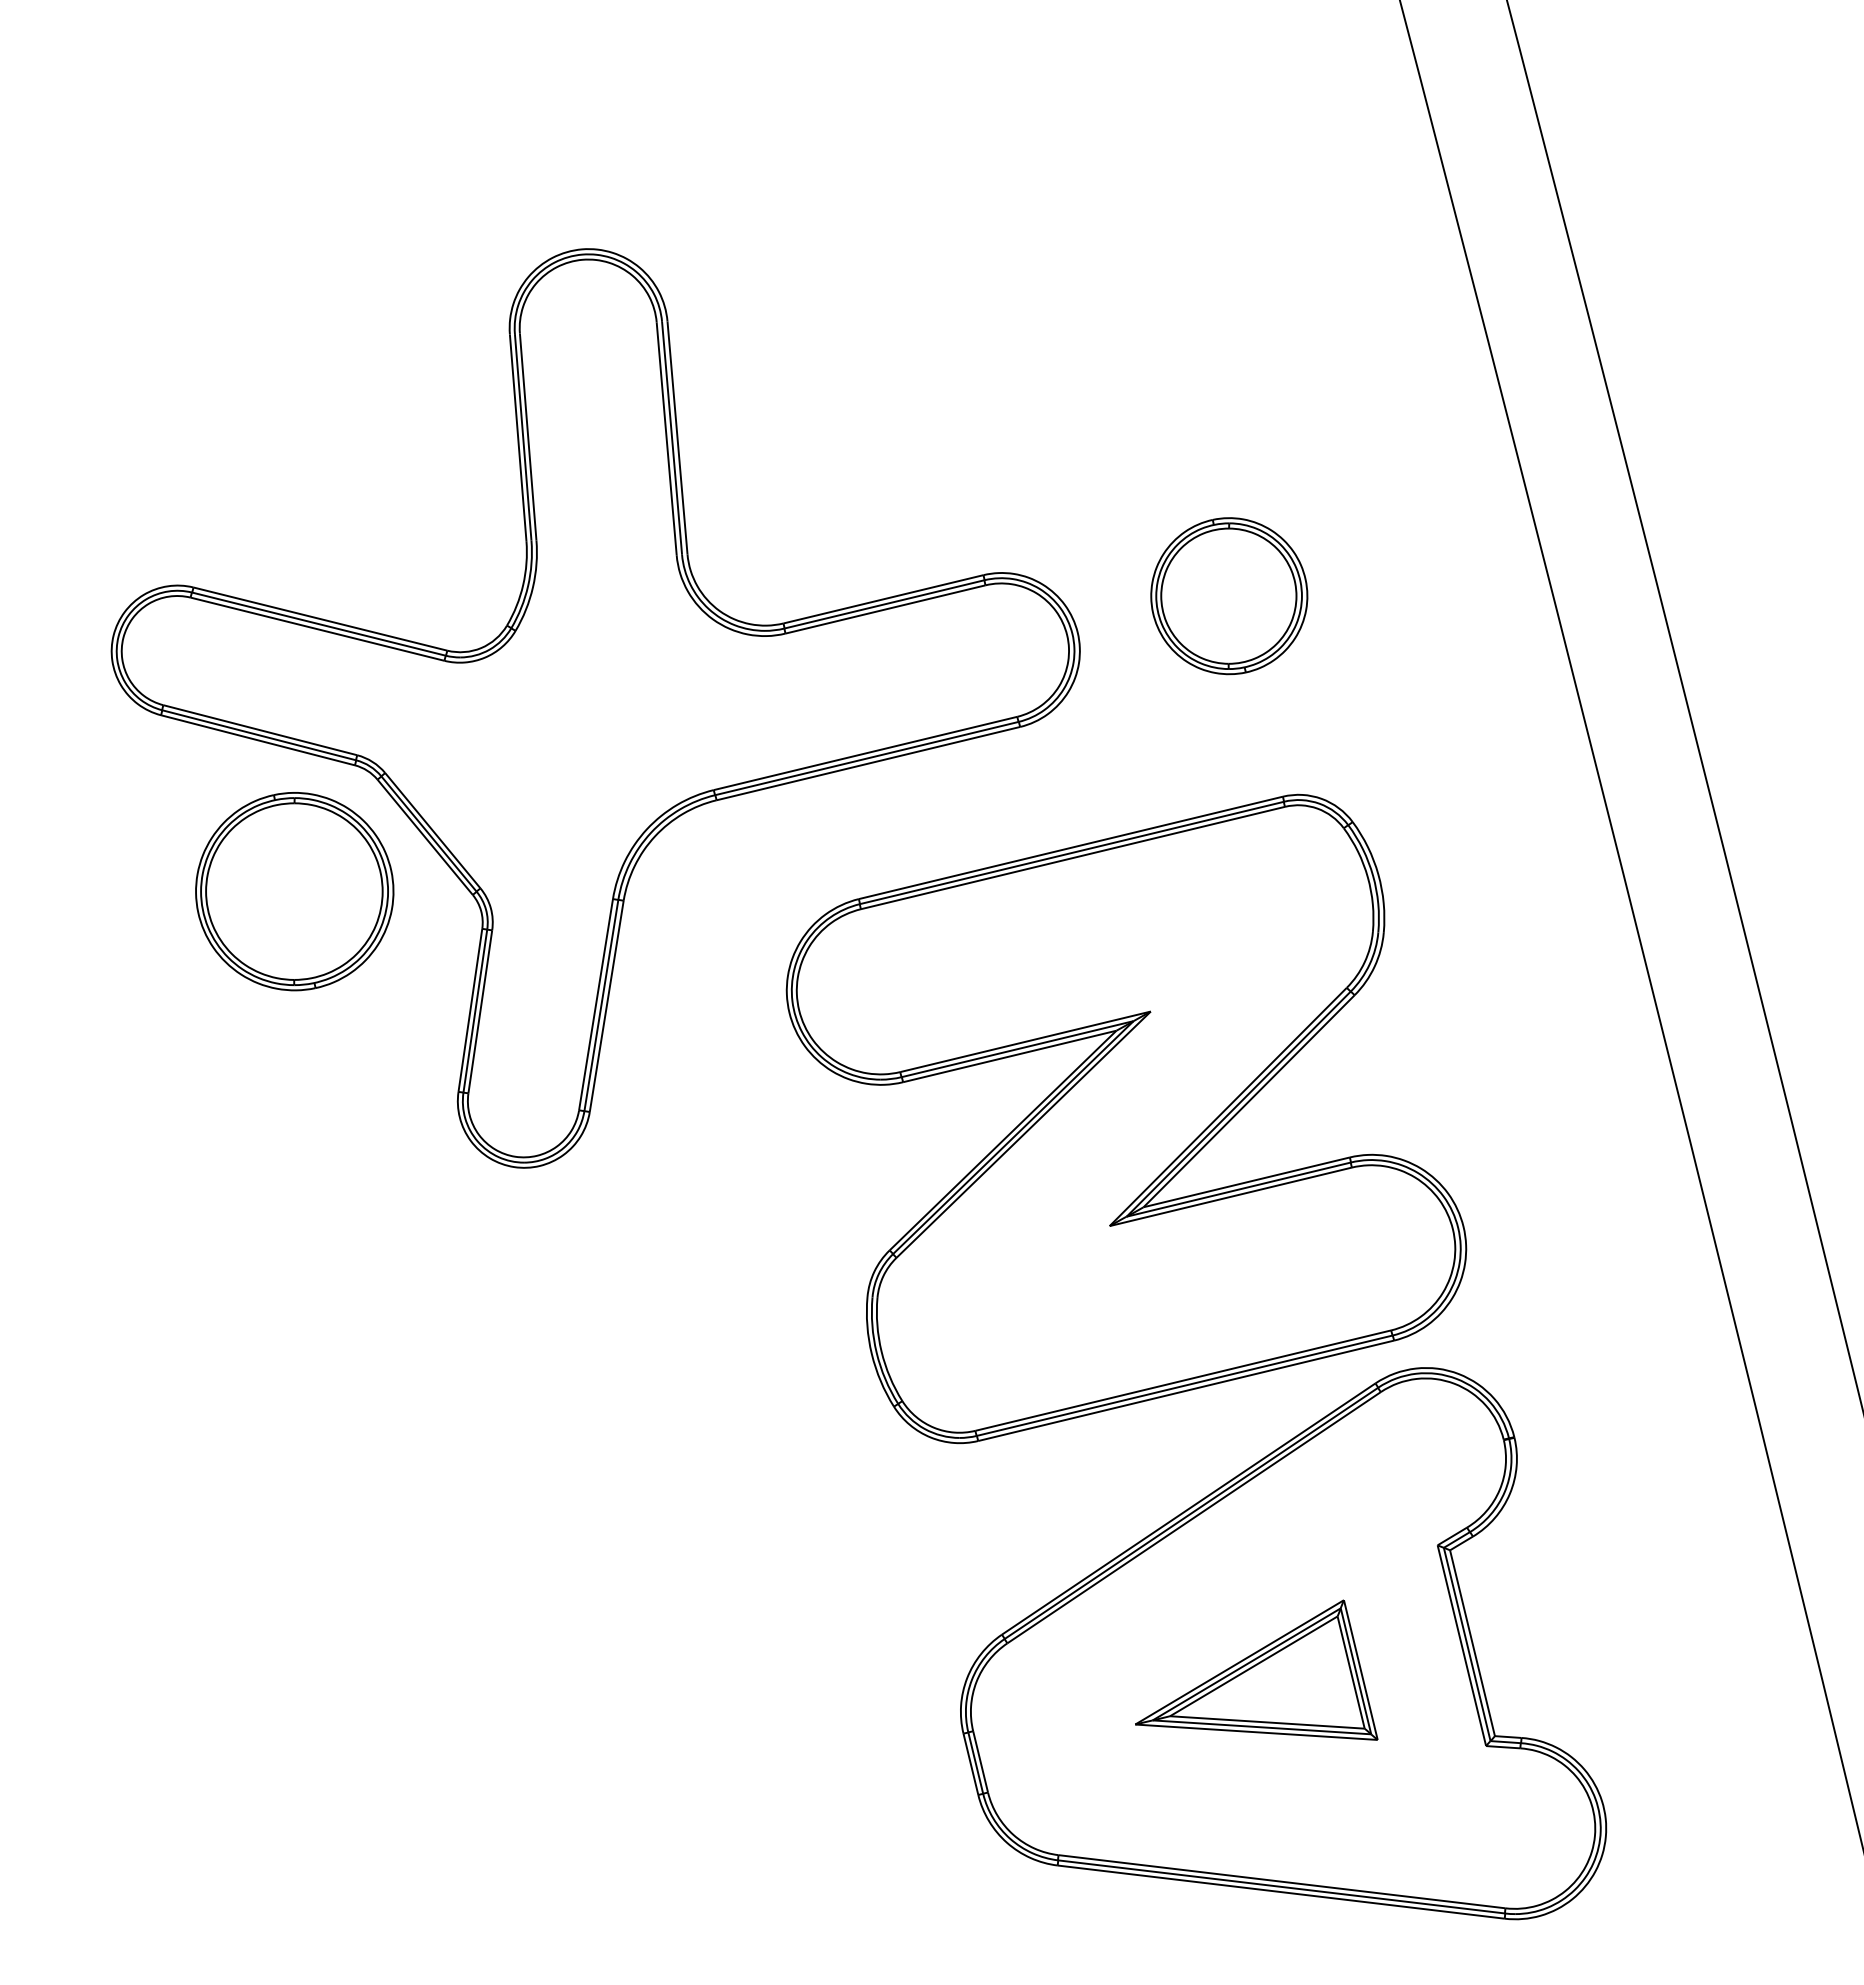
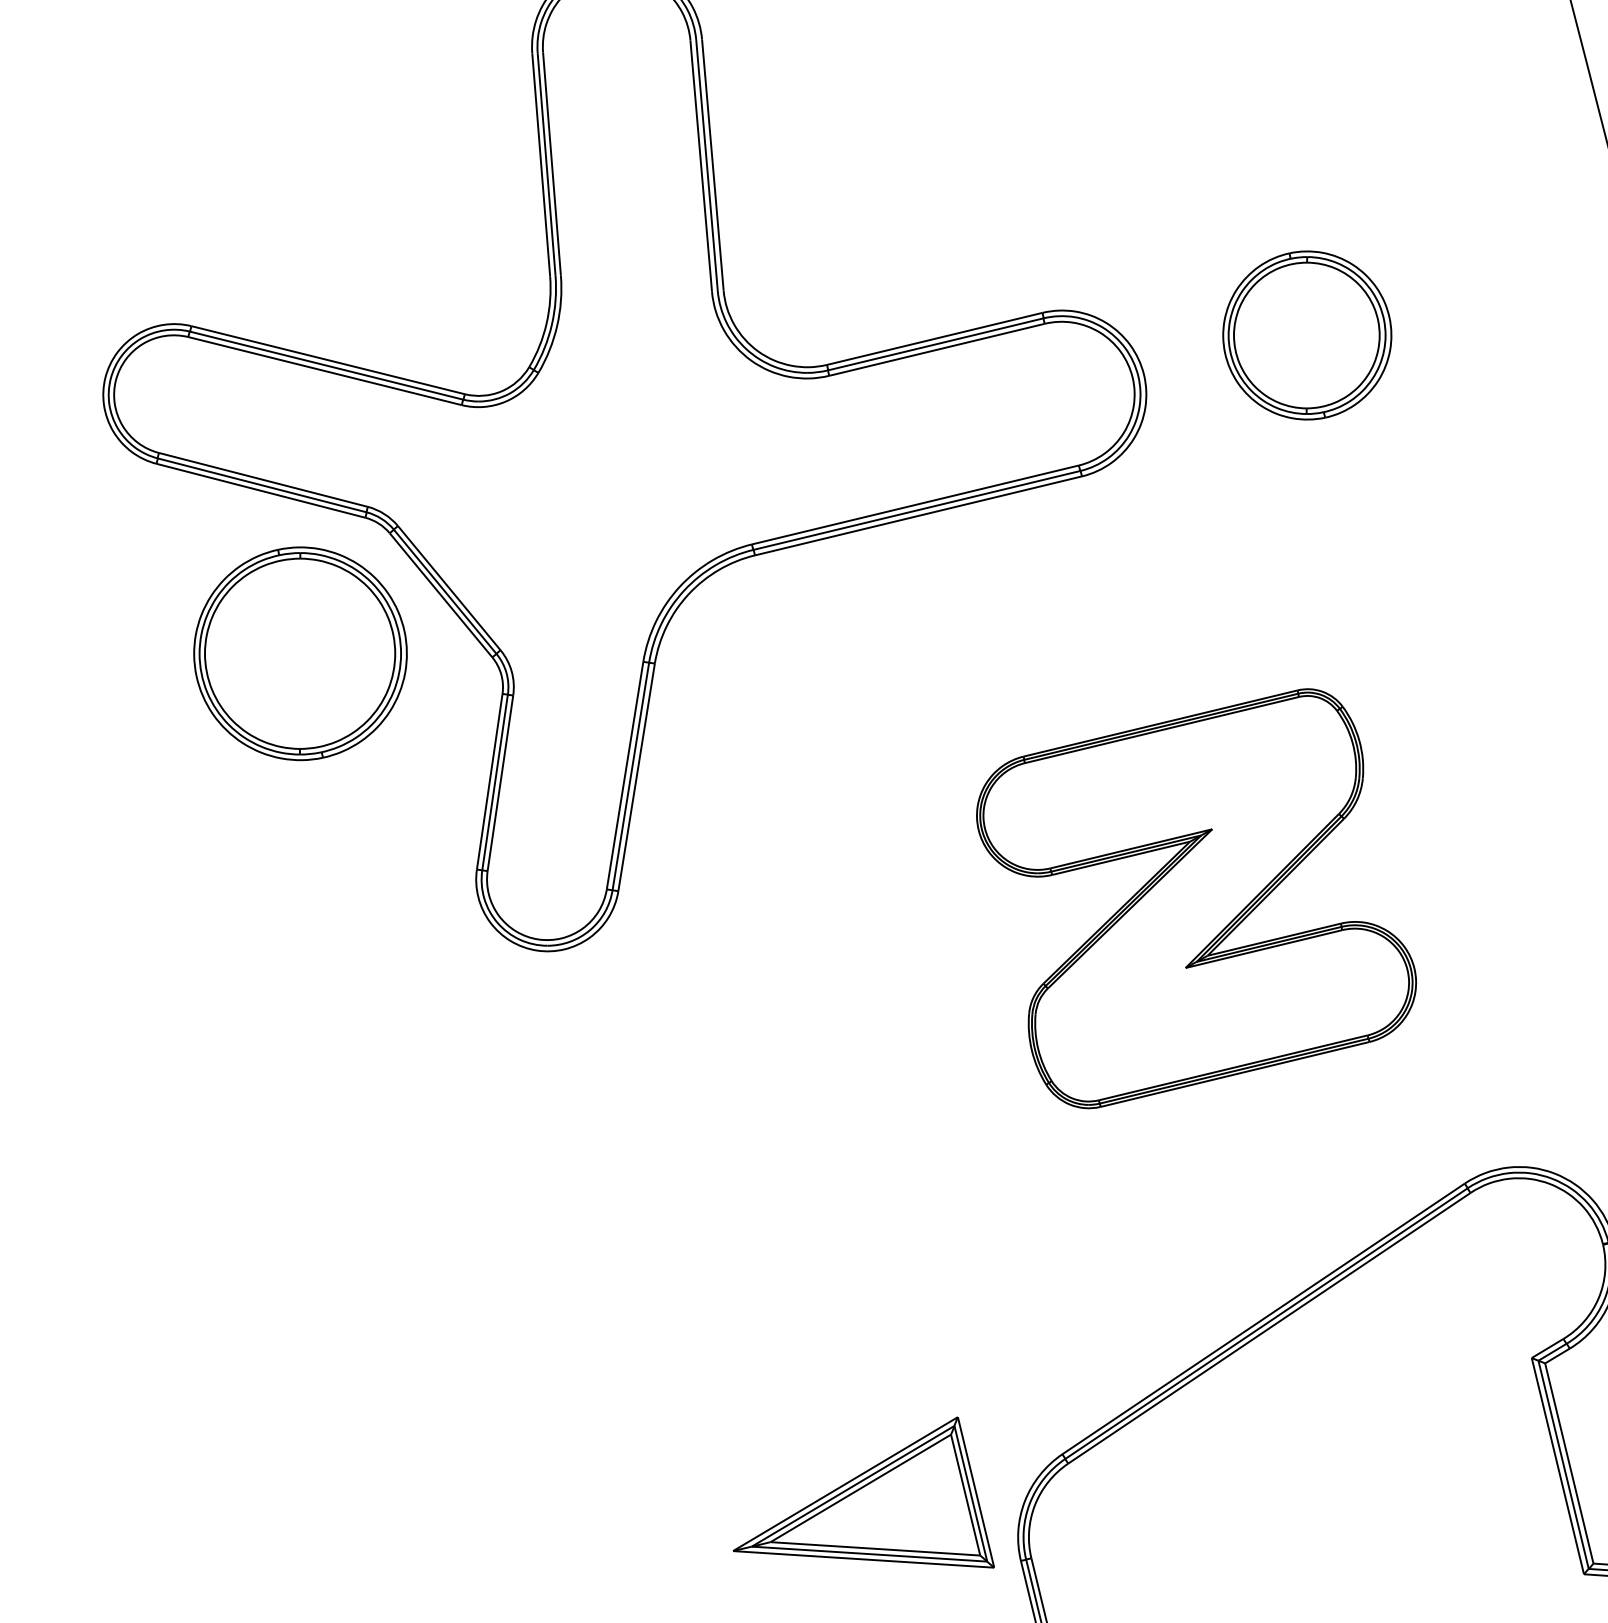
part: (1126, 1118) -> (1196, 898), size x0.6
part: (1256, 1669) -> (863, 1491), moved

